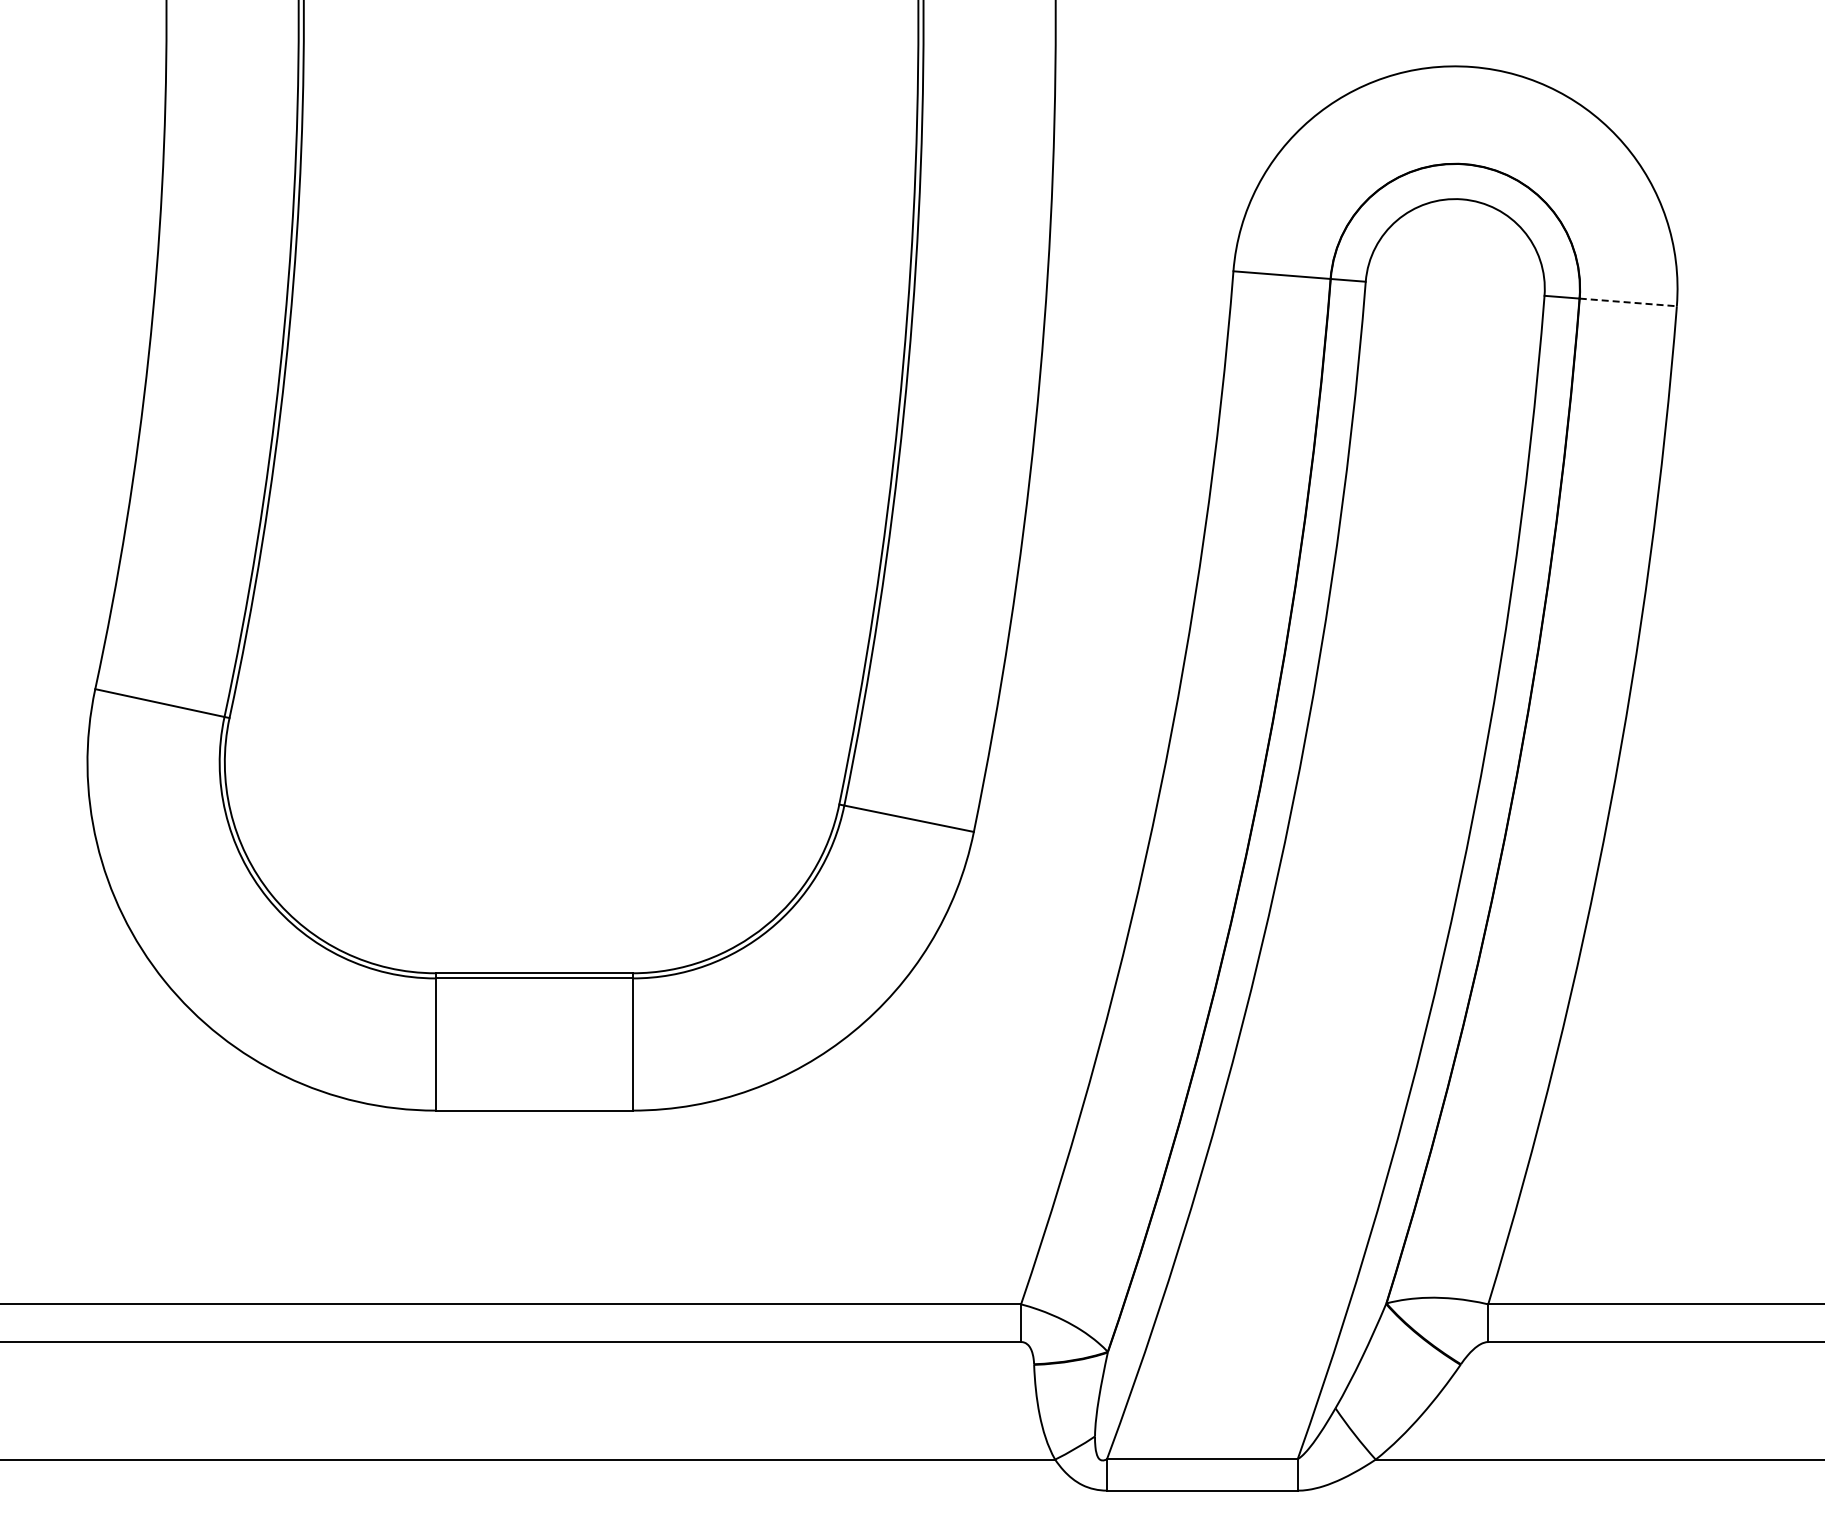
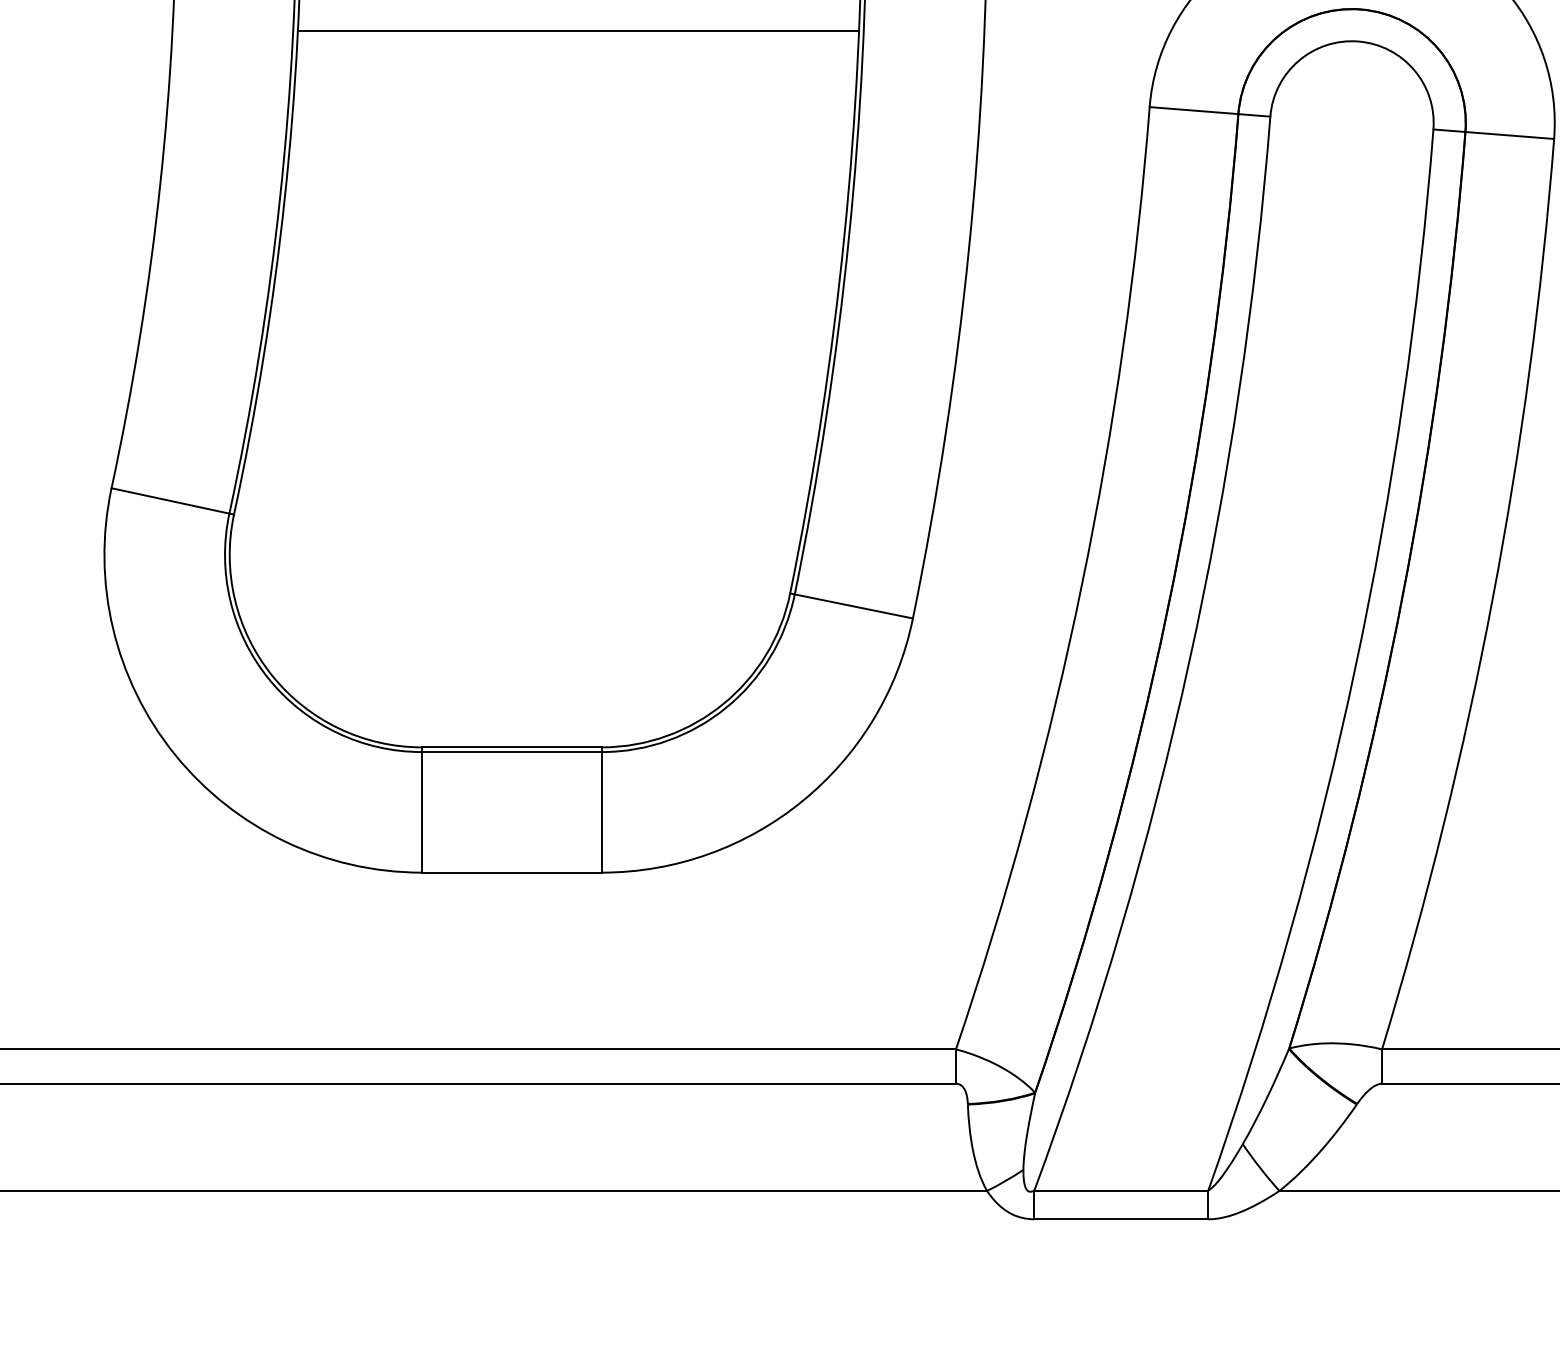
line: (606, 187) -> (577, 30), added
line: (1628, 302) -> (1510, 135), dashed -> solid

